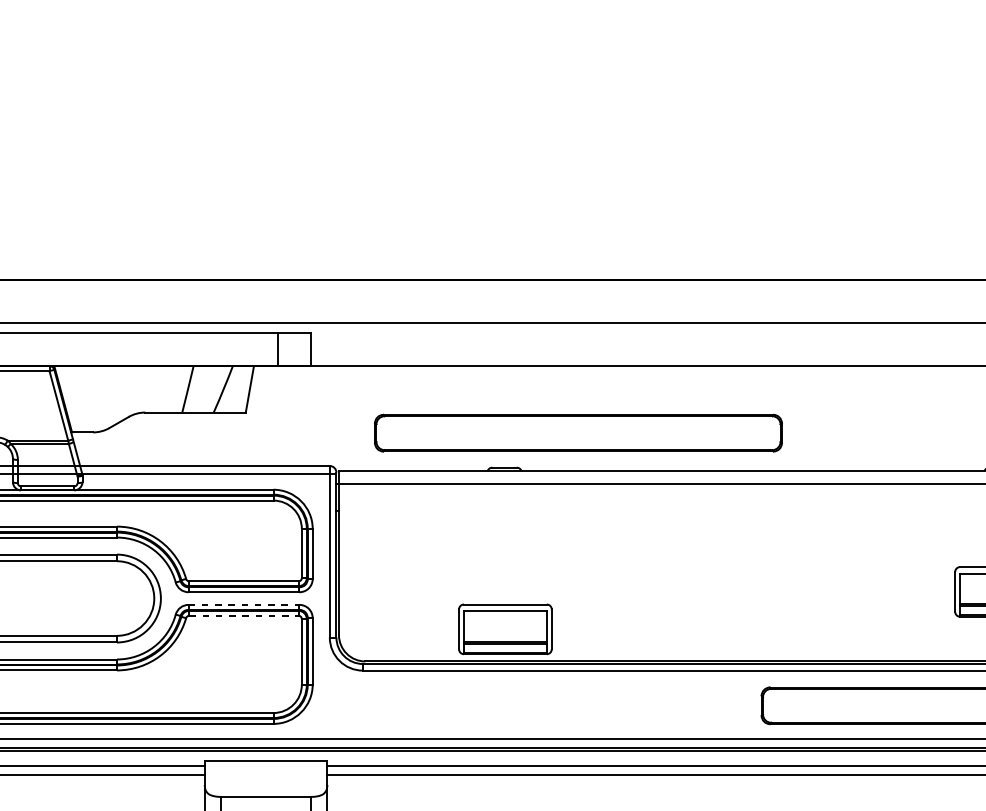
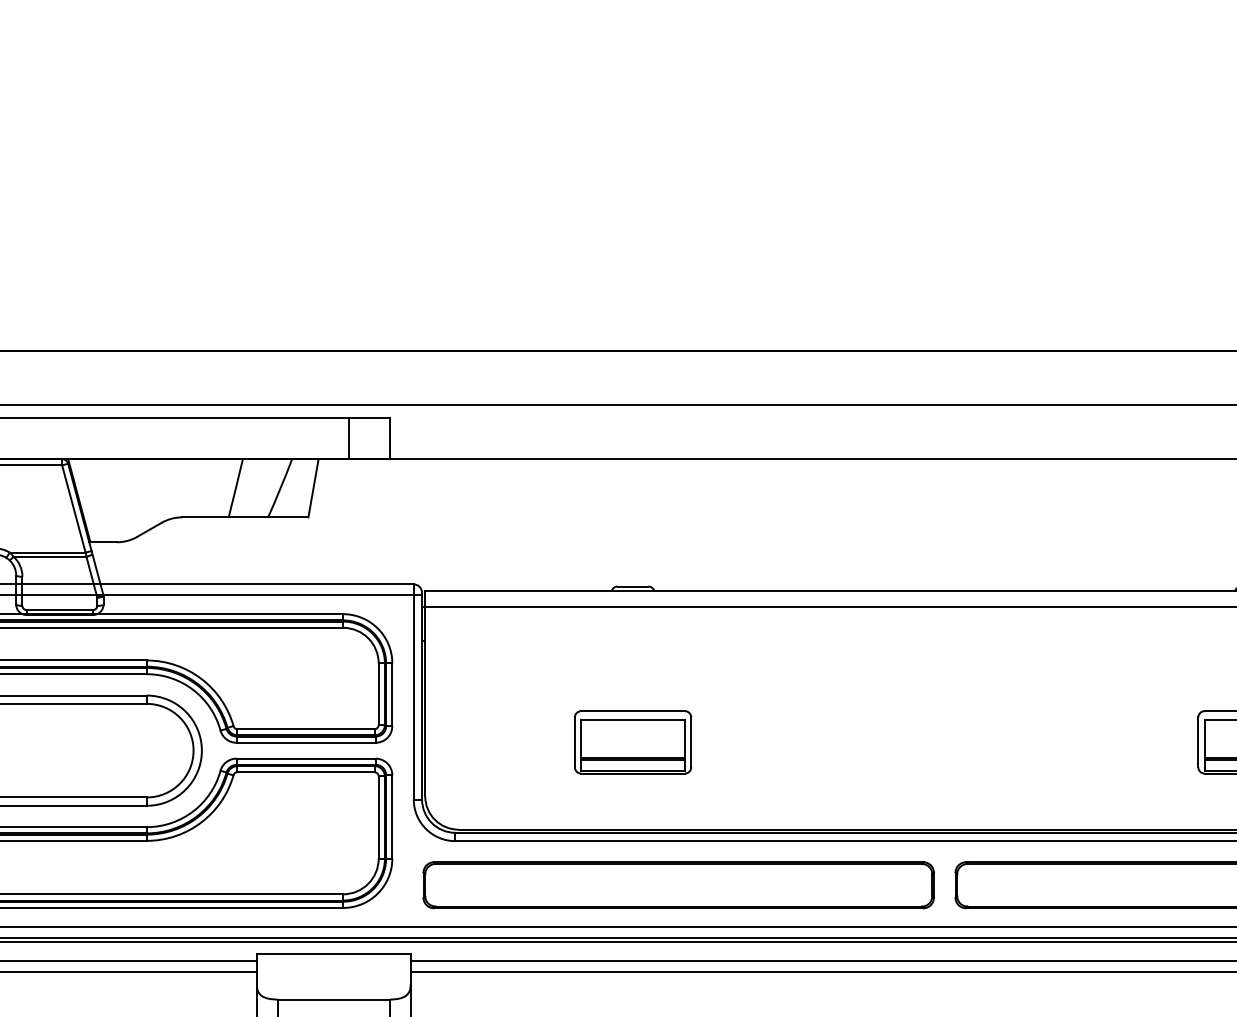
part: (578, 433) -> (678, 885), moved
line: (244, 604) -> (306, 758), dashed -> solid
line: (244, 615) -> (306, 772), dashed -> solid
part: (505, 629) -> (633, 742), moved

